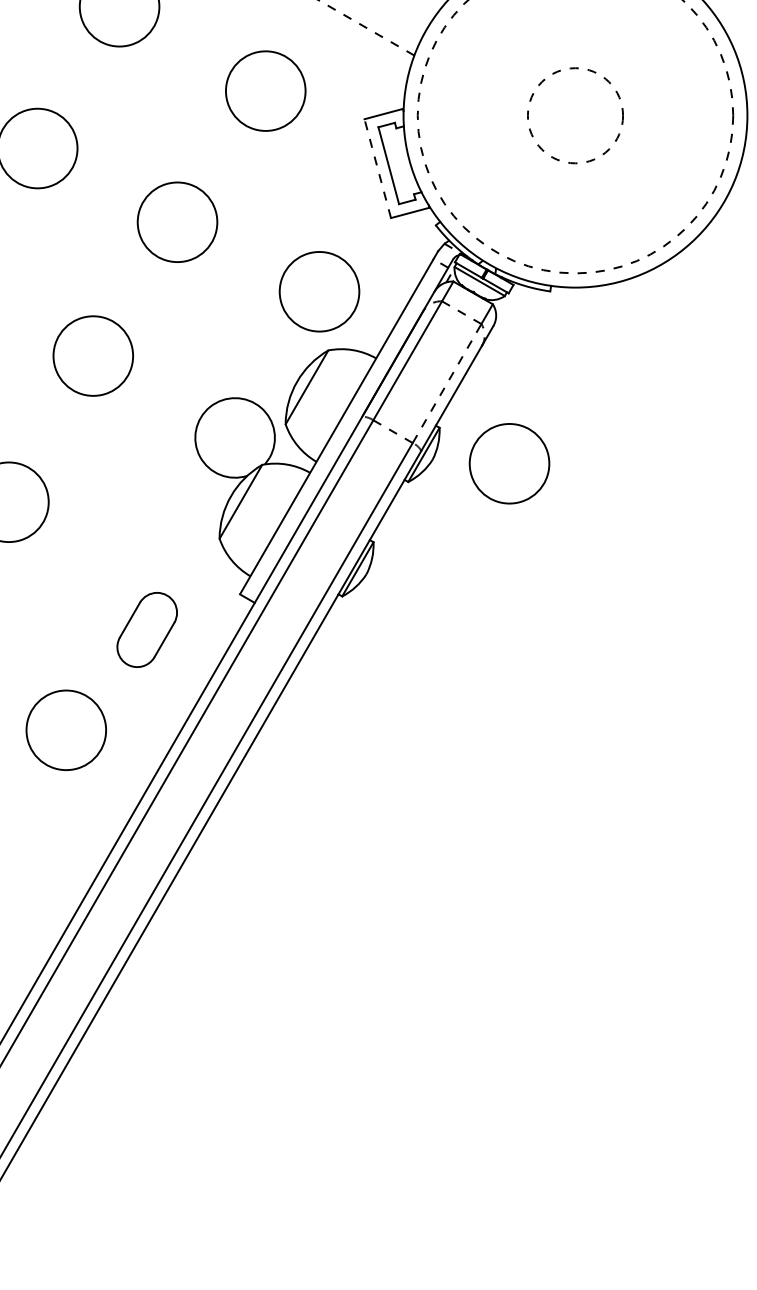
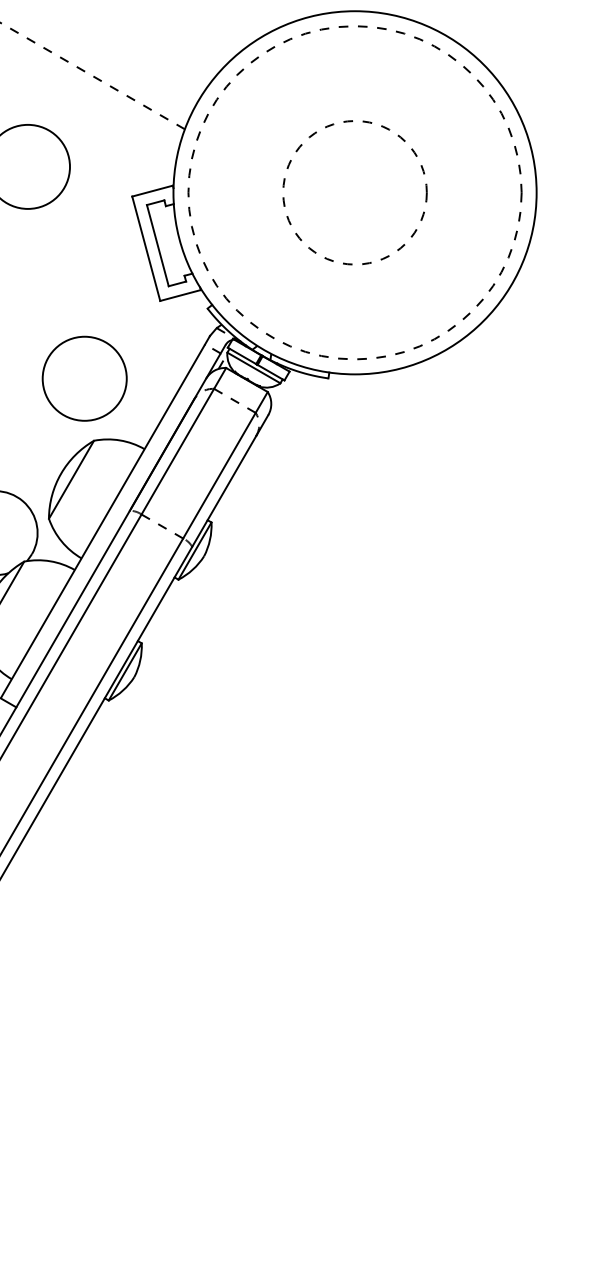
circle: (575, 115) -> (355, 192), size x1.43
line: (377, 168) -> (145, 248), dashed -> solid
line: (447, 383) -> (219, 475), dashed -> solid
circle: (509, 463) -> (285, 560), removed

